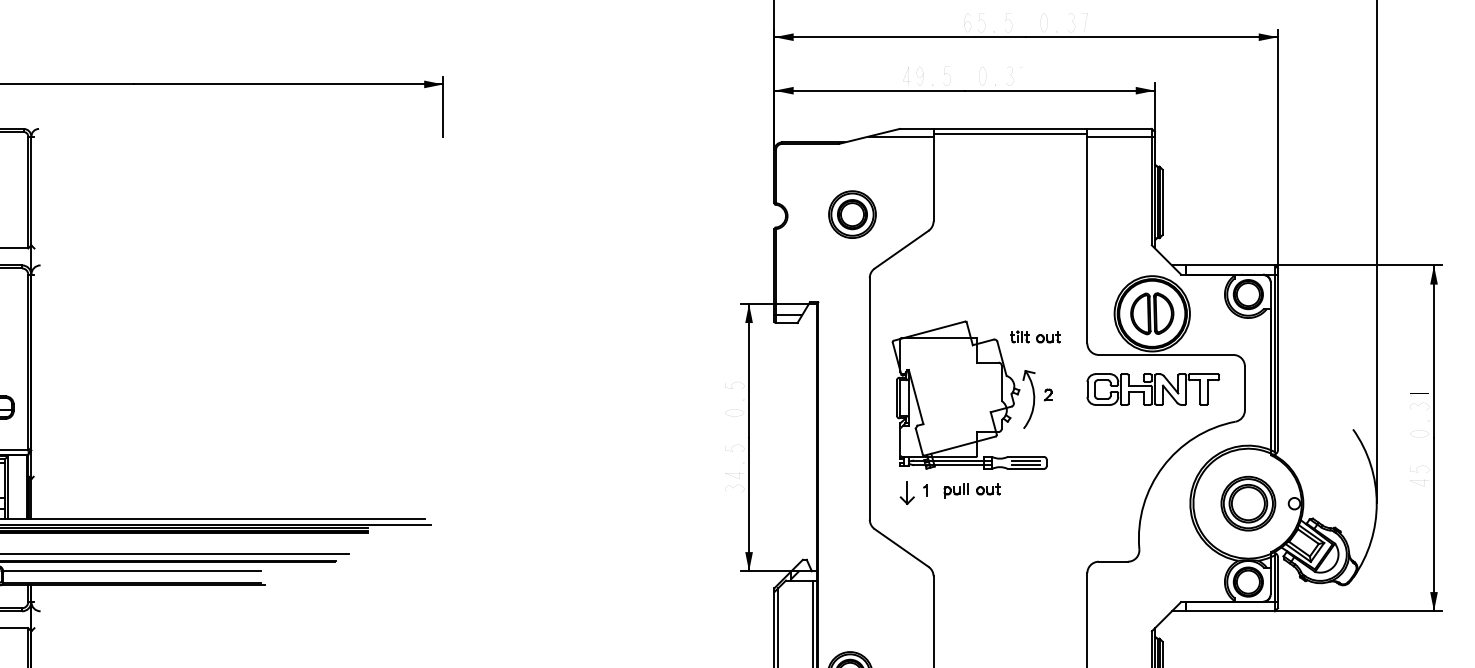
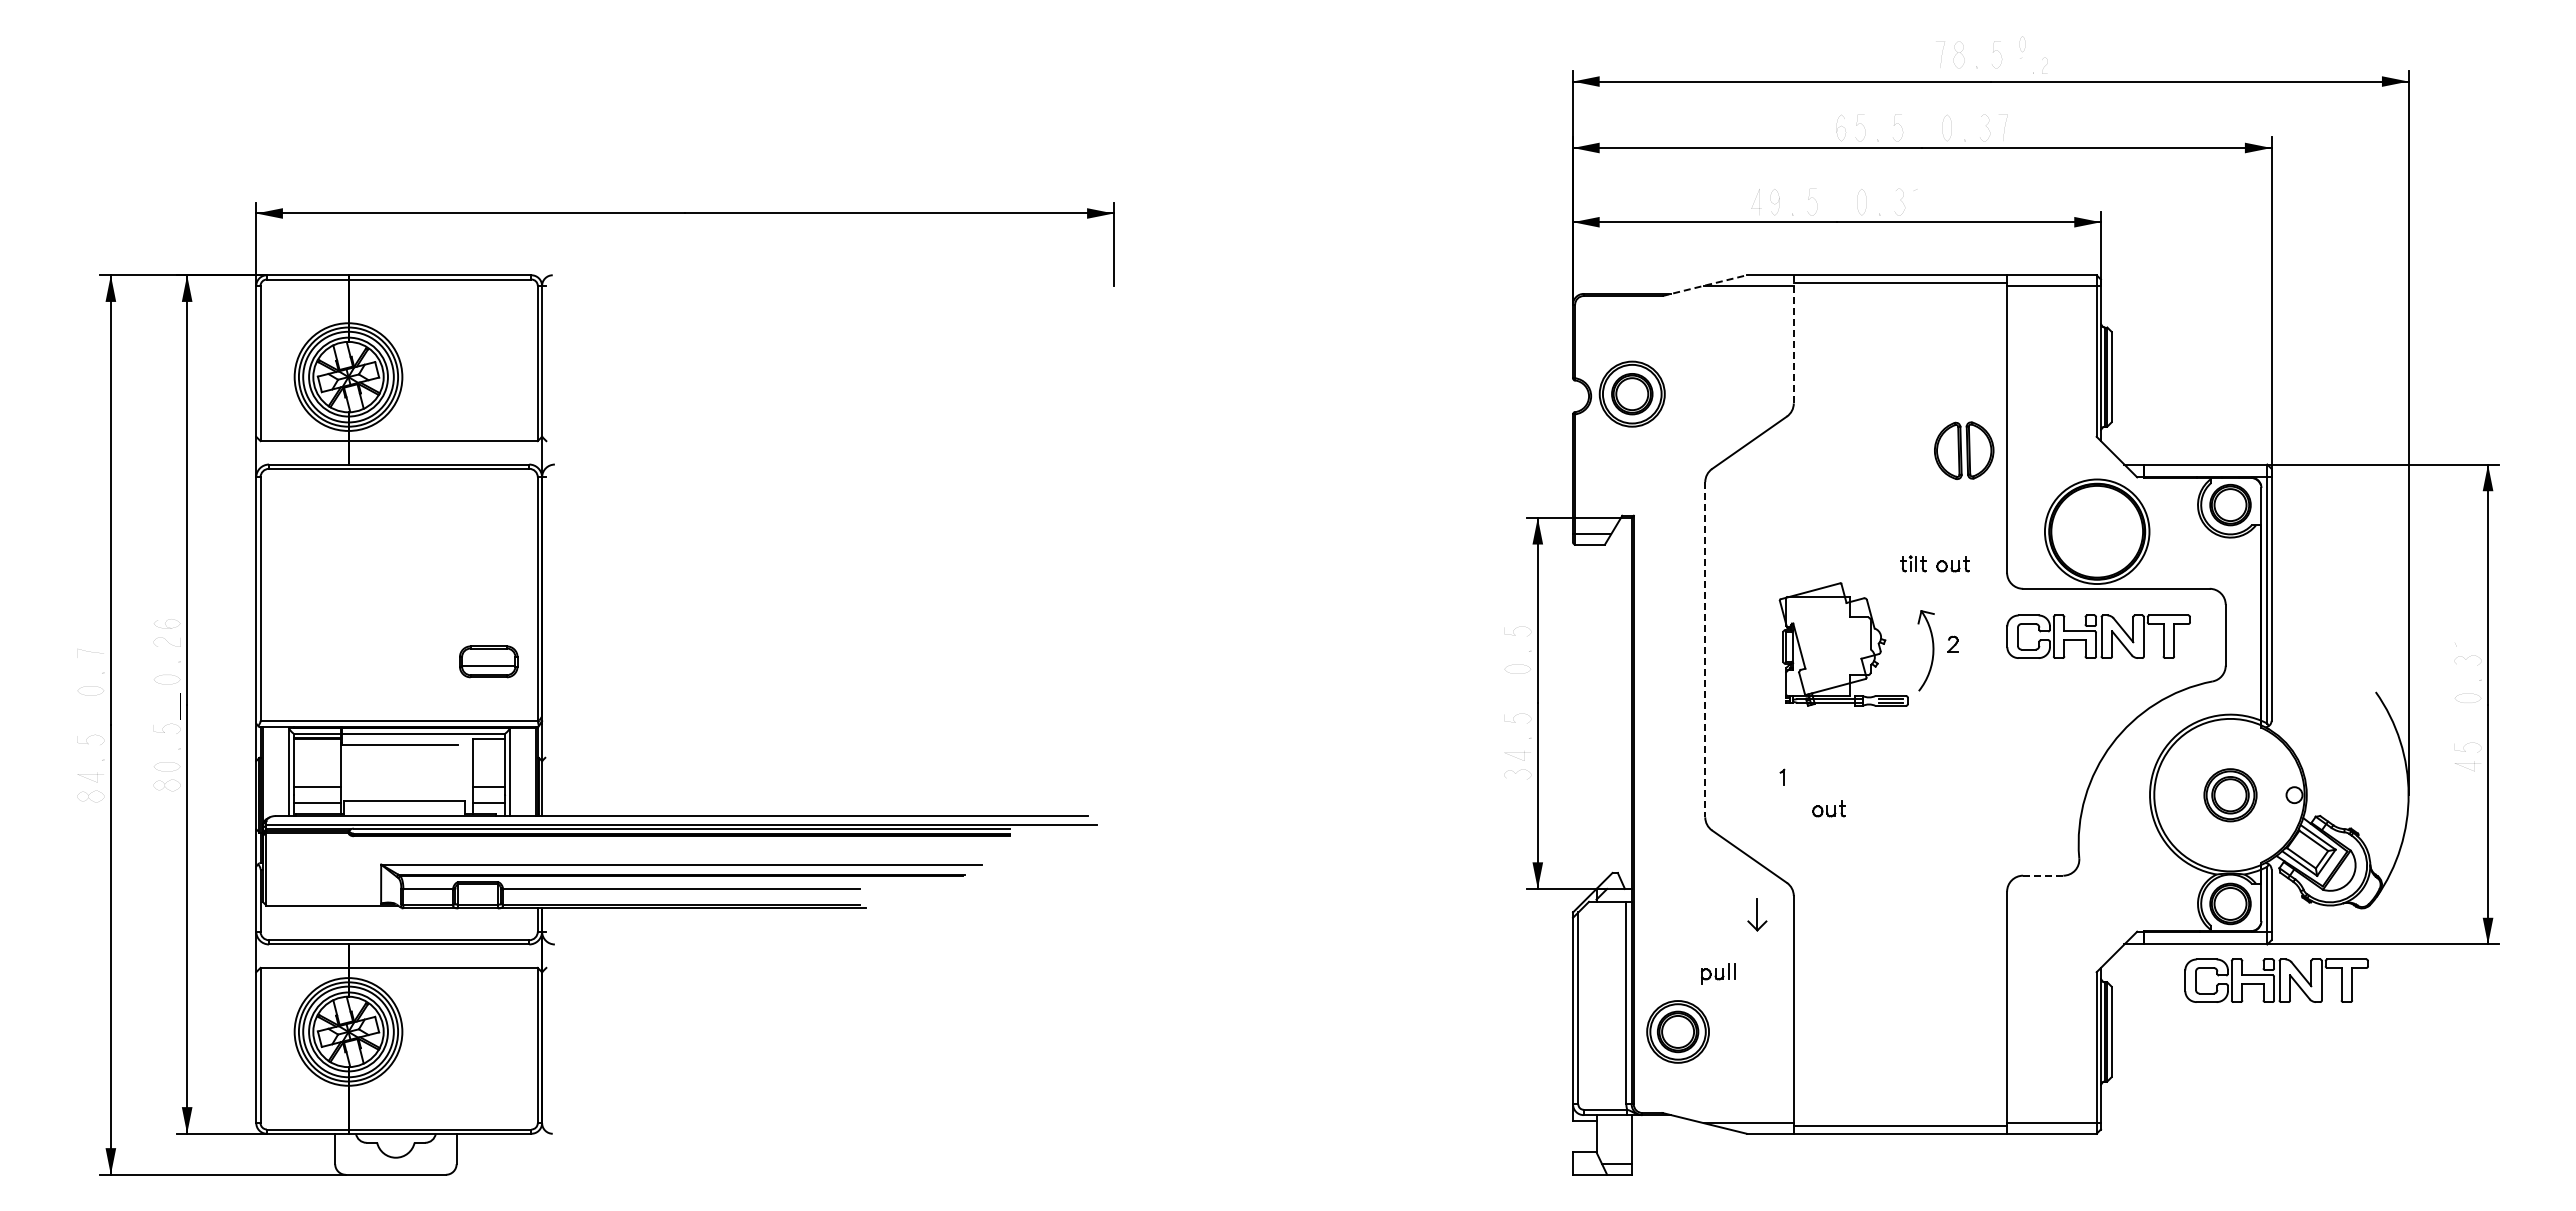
line: (869, 136) -> (1705, 285), solid -> dashed
line: (933, 174) -> (1793, 338), solid -> dashed
part: (851, 214) -> (1631, 393), moved
part: (1152, 313) -> (1964, 450), moved
part: (969, 395) -> (1843, 644), size x0.6
line: (869, 398) -> (1705, 649), solid -> dashed
part: (988, 488) -> (1828, 808), moved
part: (956, 490) -> (1718, 973), moved
part: (907, 492) -> (1757, 914), moved
part: (1248, 503) -> (2230, 795), size x0.7
line: (1113, 561) -> (2043, 875), solid -> dashed
part: (1281, 637) -> (2276, 980), added

